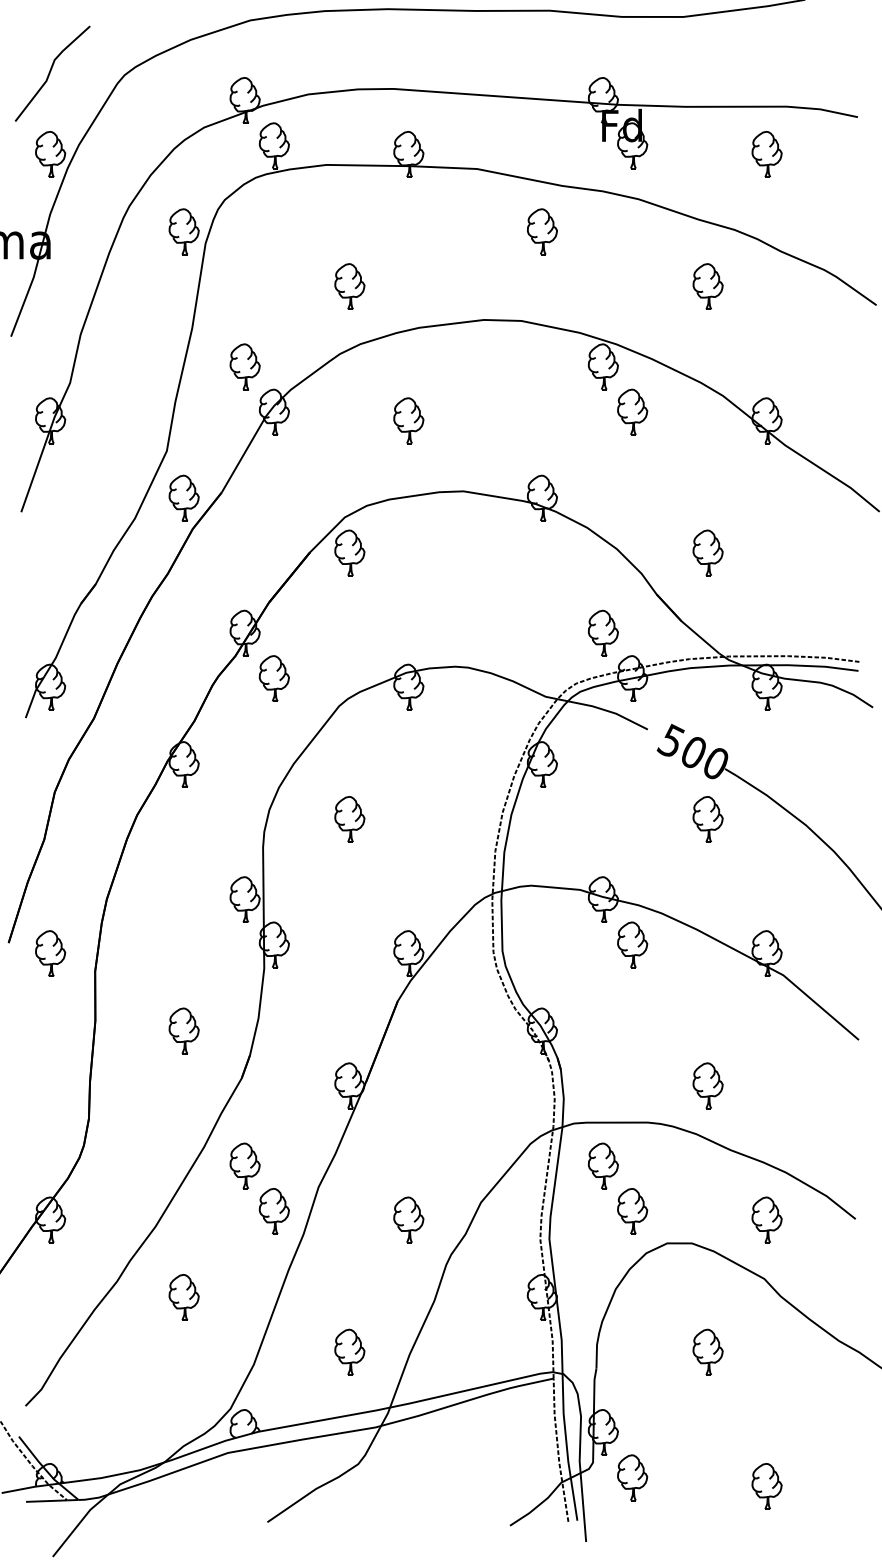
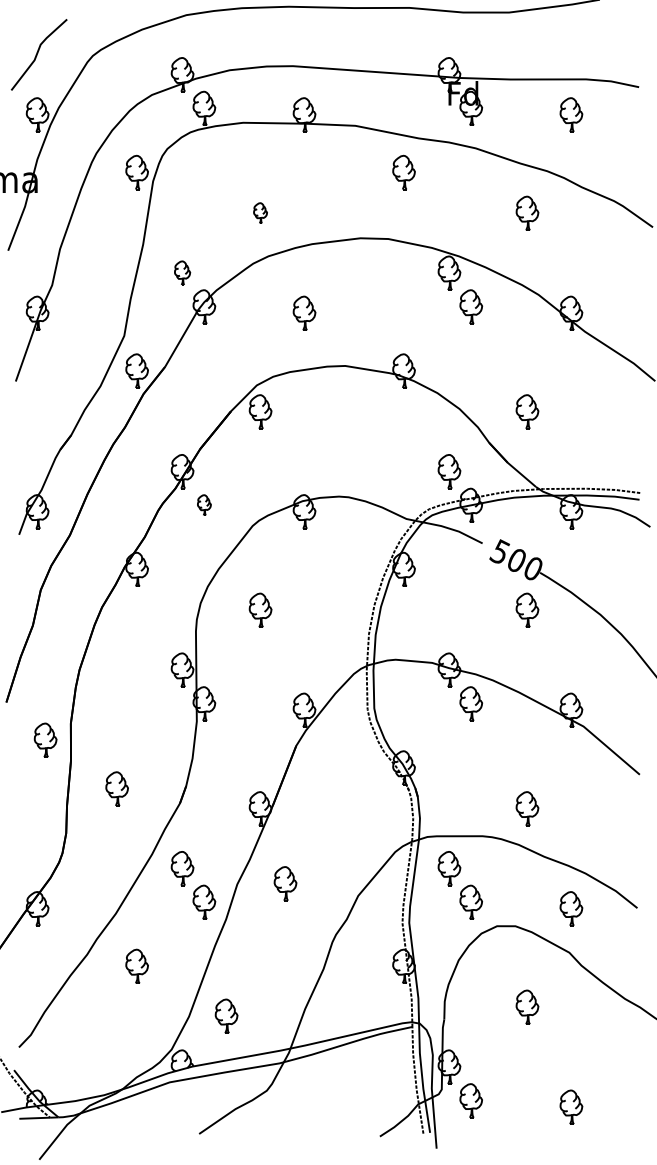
part: (349, 285) -> (260, 212), size x0.6
part: (245, 365) -> (182, 272), size x0.7
part: (274, 677) -> (204, 504), size x0.6
part: (50, 952) -> (45, 739), moved
part: (183, 1030) -> (116, 788), moved
part: (408, 1219) -> (285, 883), moved
part: (349, 1351) -> (226, 1015), moved

